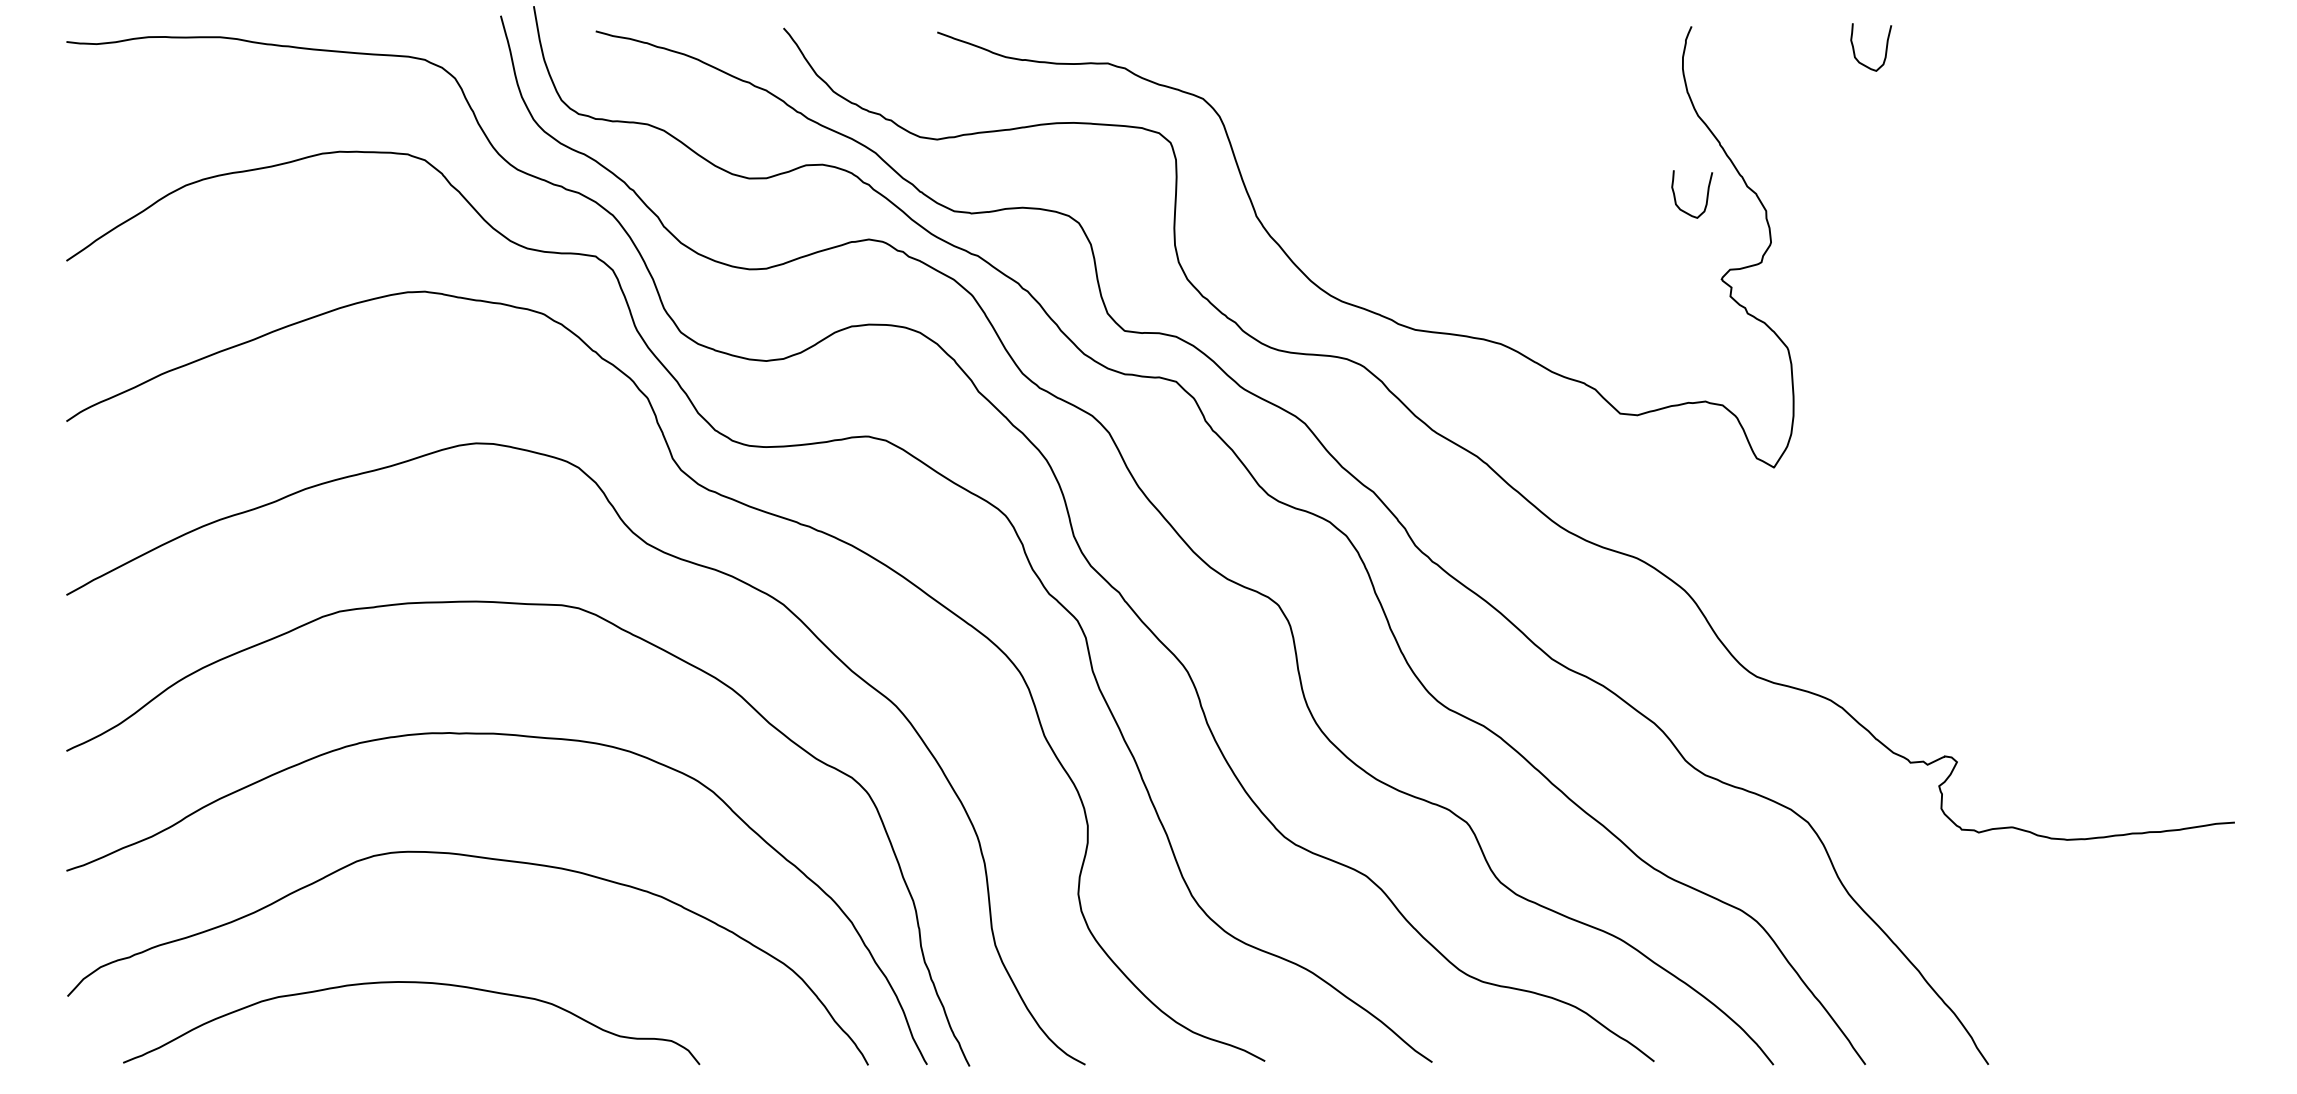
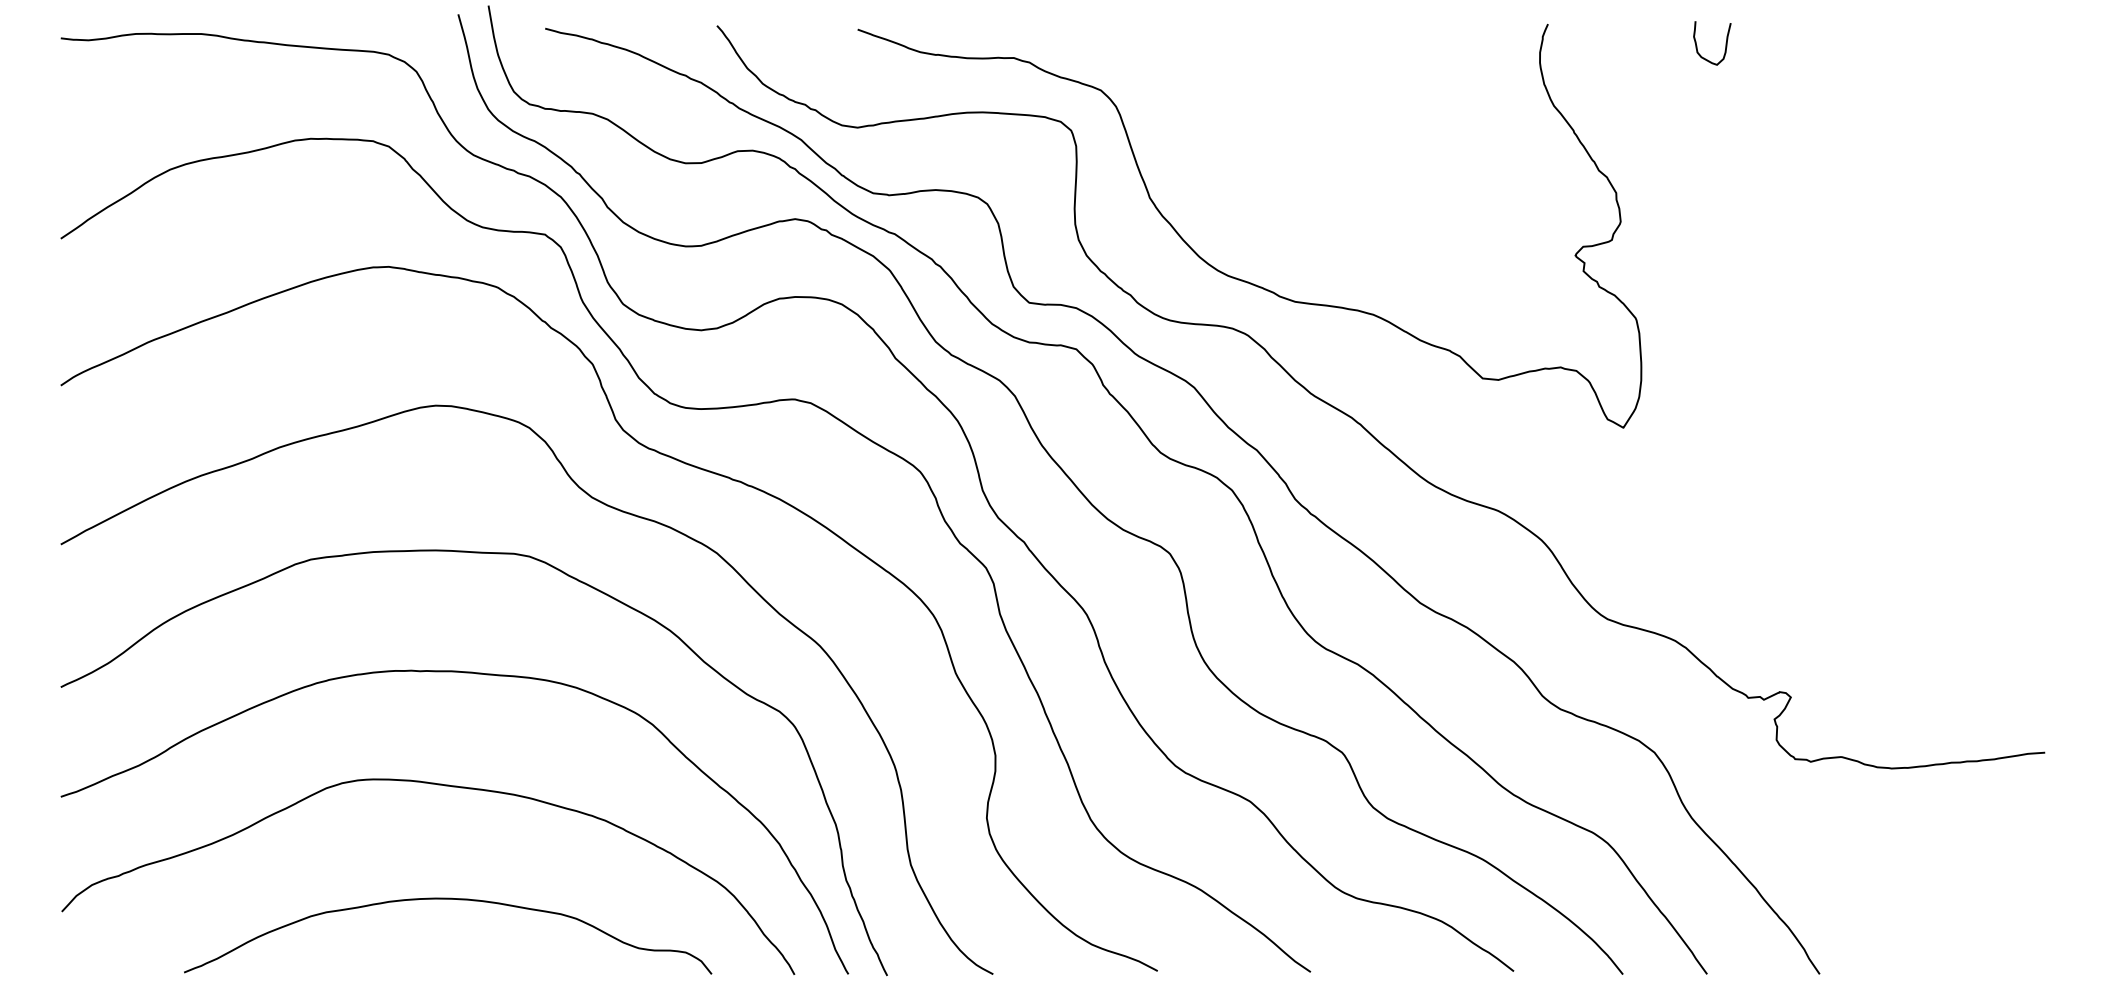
curve: (1706, 195) -> (1561, 178), removed
curve: (411, 983) -> (447, 899), moved

